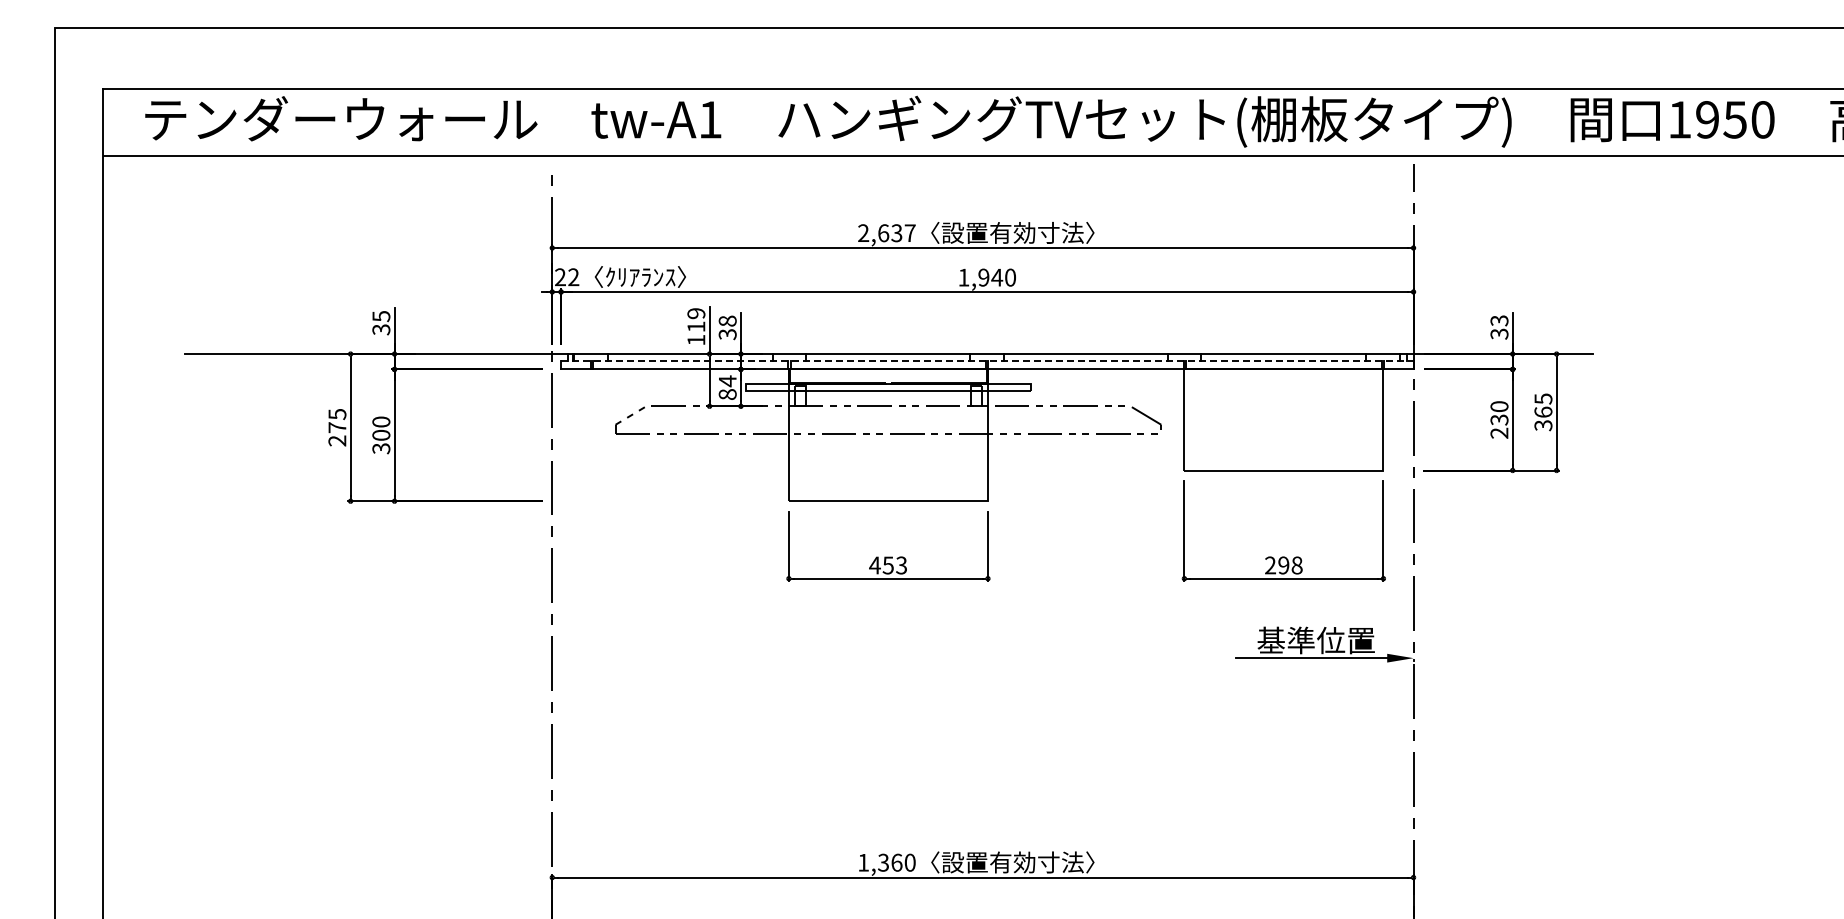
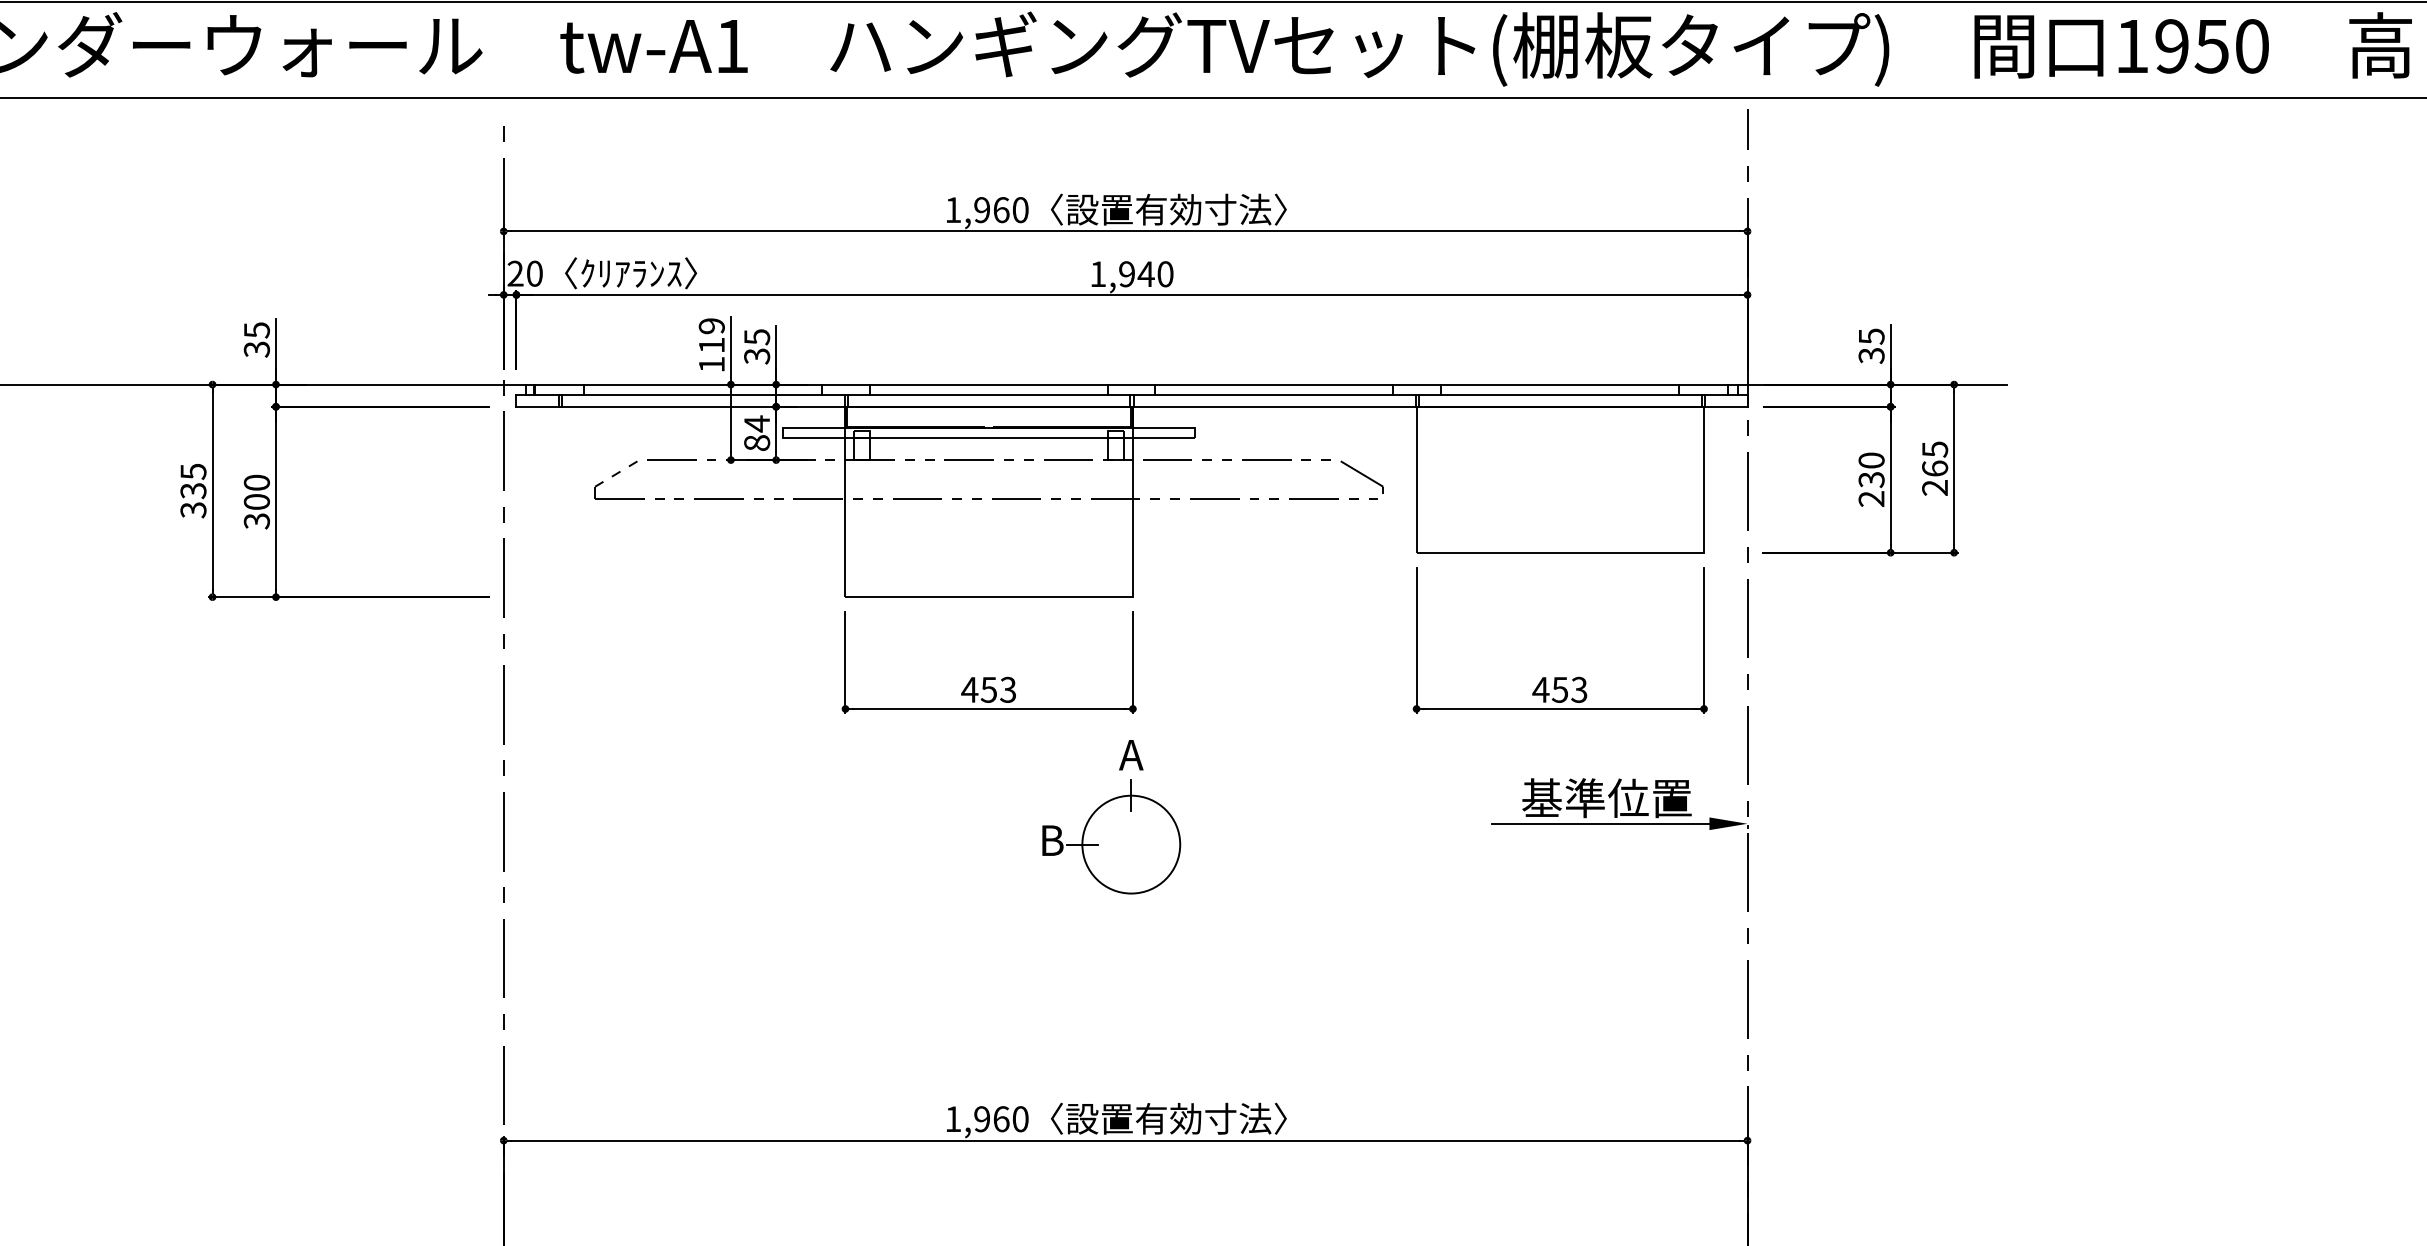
text: (886, 233) -> (986, 210), 2,637 -> 1,960
text: (573, 277) -> (534, 274), 22 -> 20
text: (727, 320) -> (756, 336), 38 -> 35
text: (1498, 320) -> (1870, 336), 33 -> 35
line: (987, 361) -> (1132, 395), dashed -> solid
text: (1543, 425) -> (1935, 487), 365 -> 265
text: (337, 434) -> (193, 500), 275 -> 335
text: (1283, 565) -> (1559, 689), 298 -> 453
part: (973, 653) -> (1112, 817), added
text: (883, 862) -> (982, 1118), 1,360 -> 1,960

